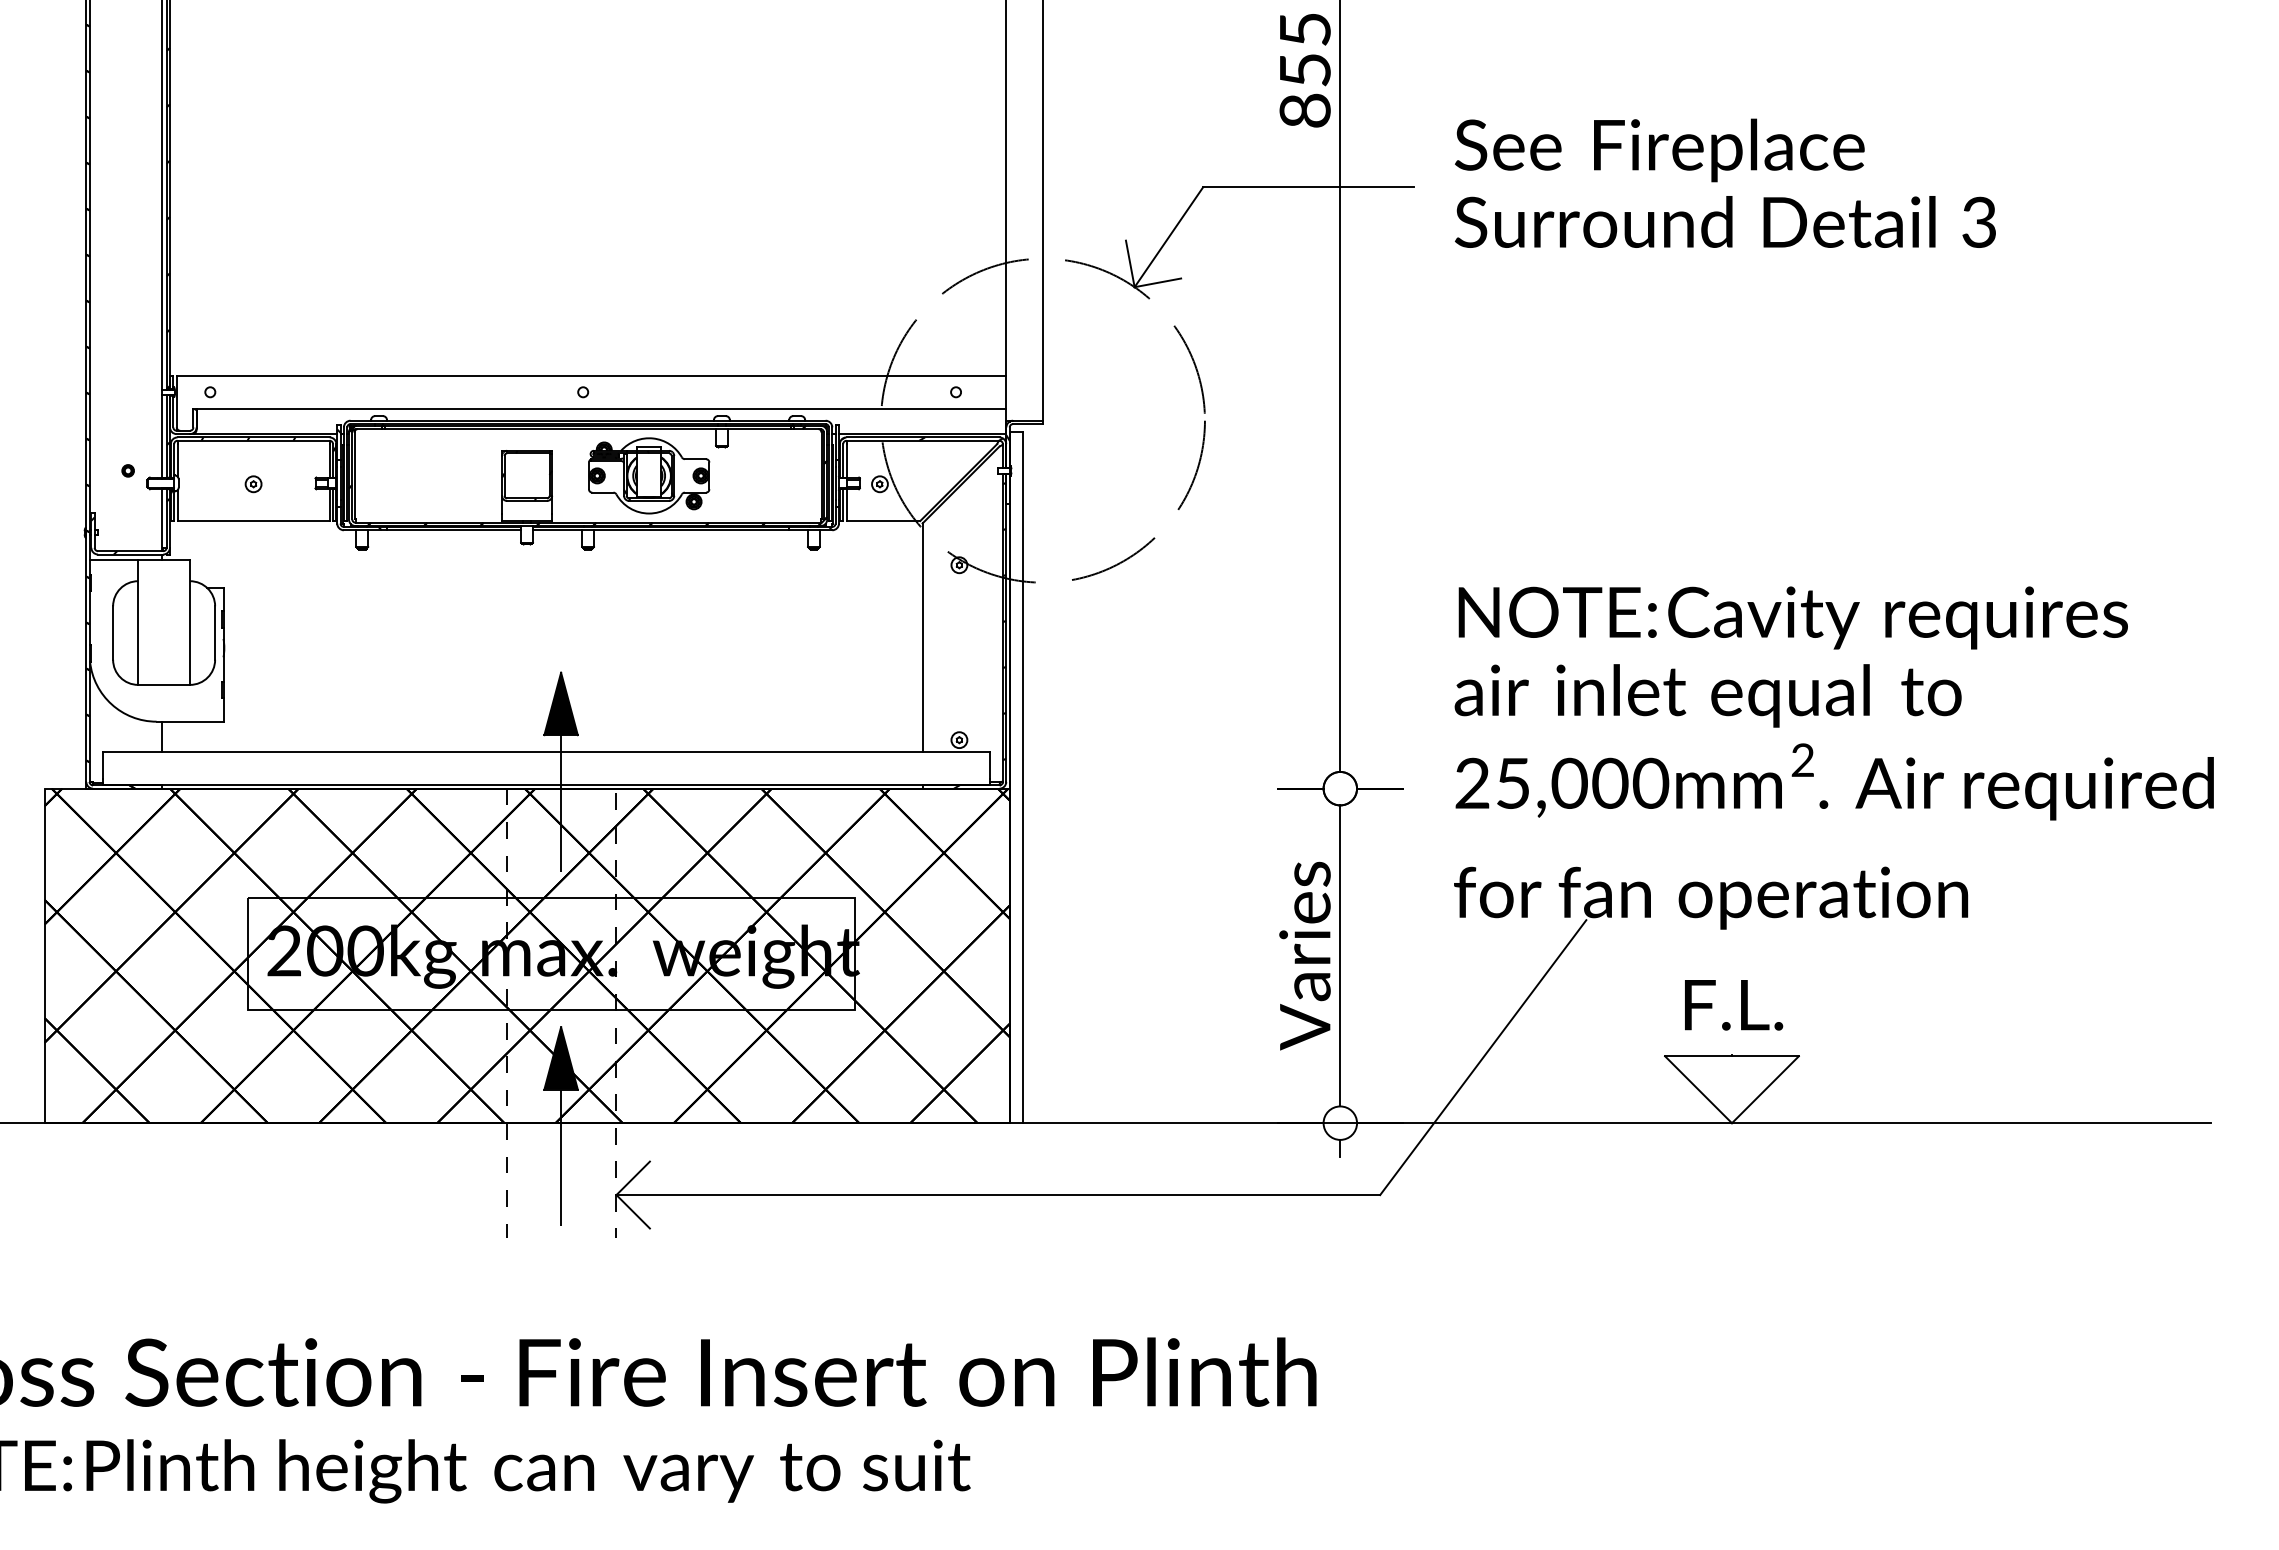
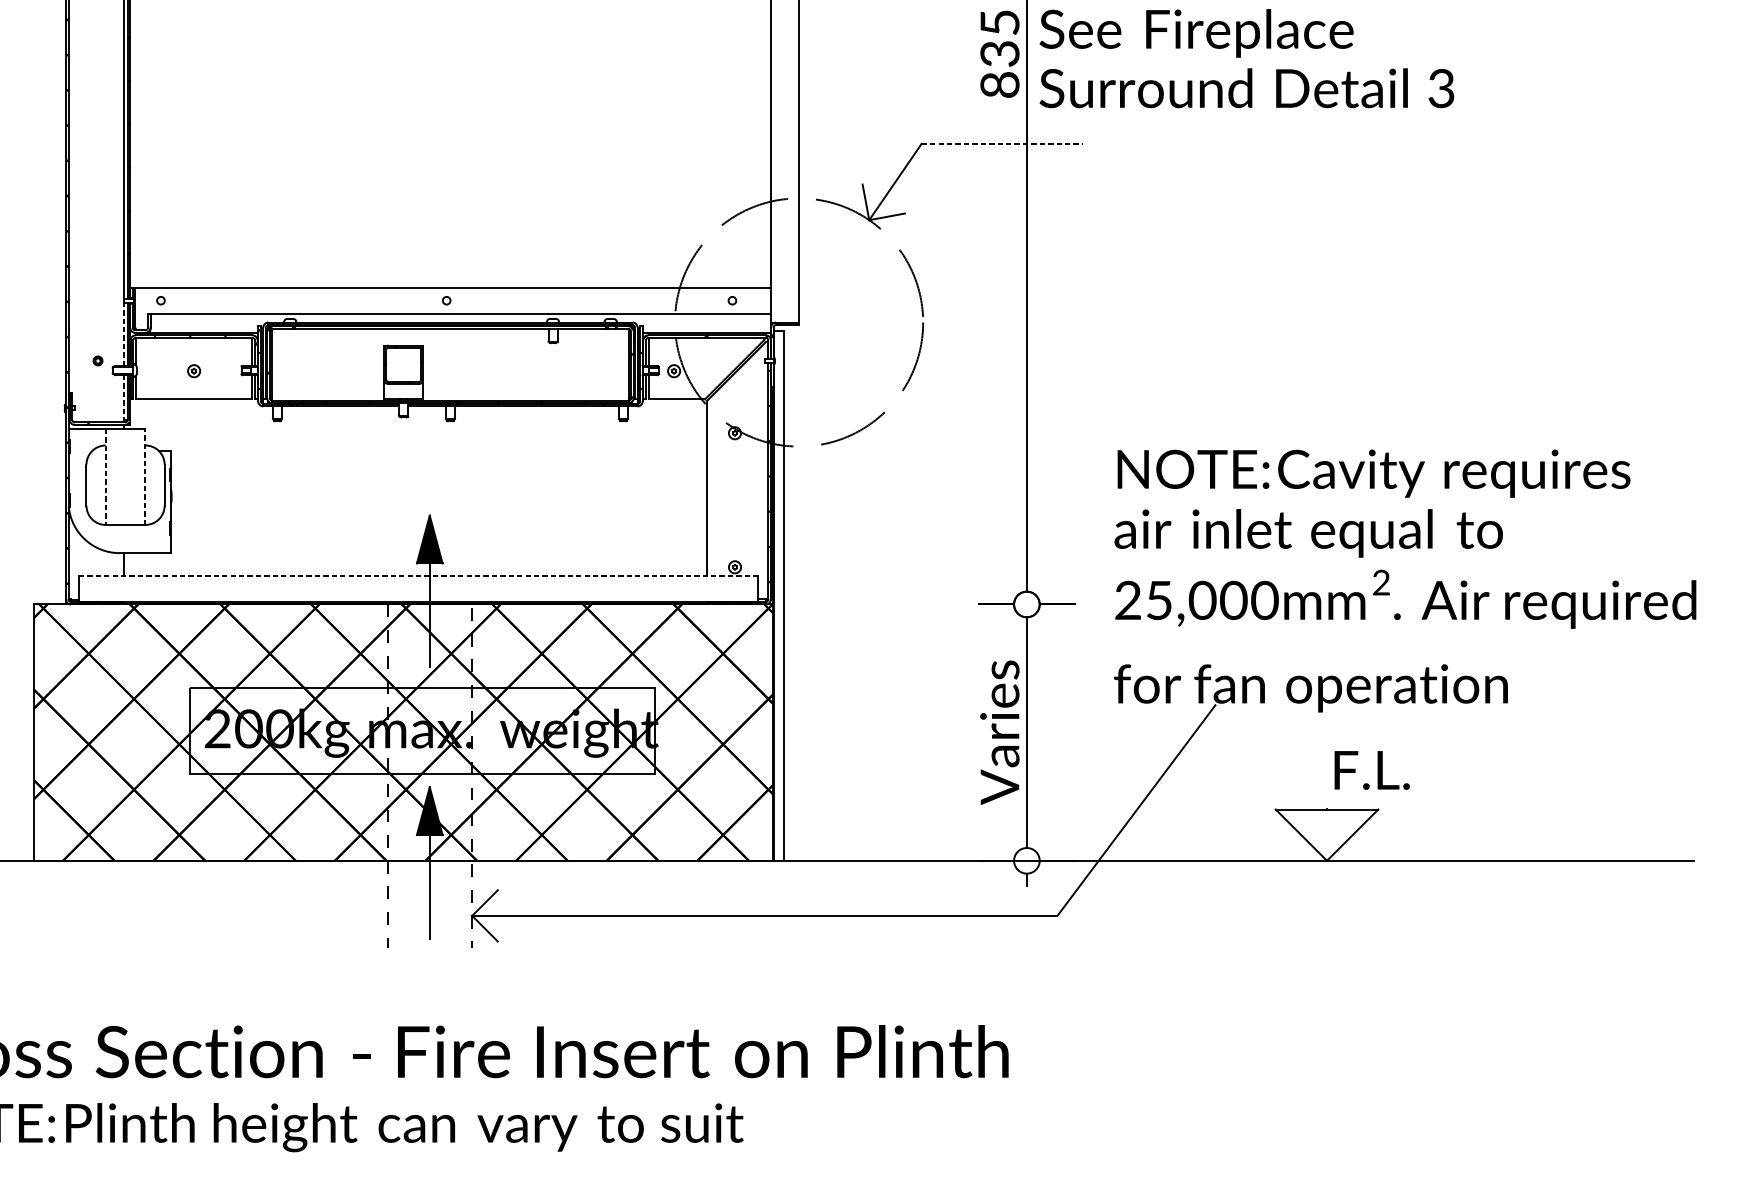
text: (1304, 70) -> (999, 54), 855 -> 835
text: (1725, 182) -> (1246, 57), moved
line: (1308, 187) -> (1002, 143), solid -> dashed
line: (161, 435) -> (123, 333), solid -> dashed
hatch: (587, 475) -> (450, 364), removed
part: (649, 475) -> (497, 364), removed
line: (161, 520) -> (123, 398), solid -> dashed
line: (138, 622) -> (105, 477), solid -> dashed
line: (190, 622) -> (145, 477), solid -> dashed
line: (546, 751) -> (418, 575), solid -> dashed
text: (1734, 1005) -> (1372, 770), moved

